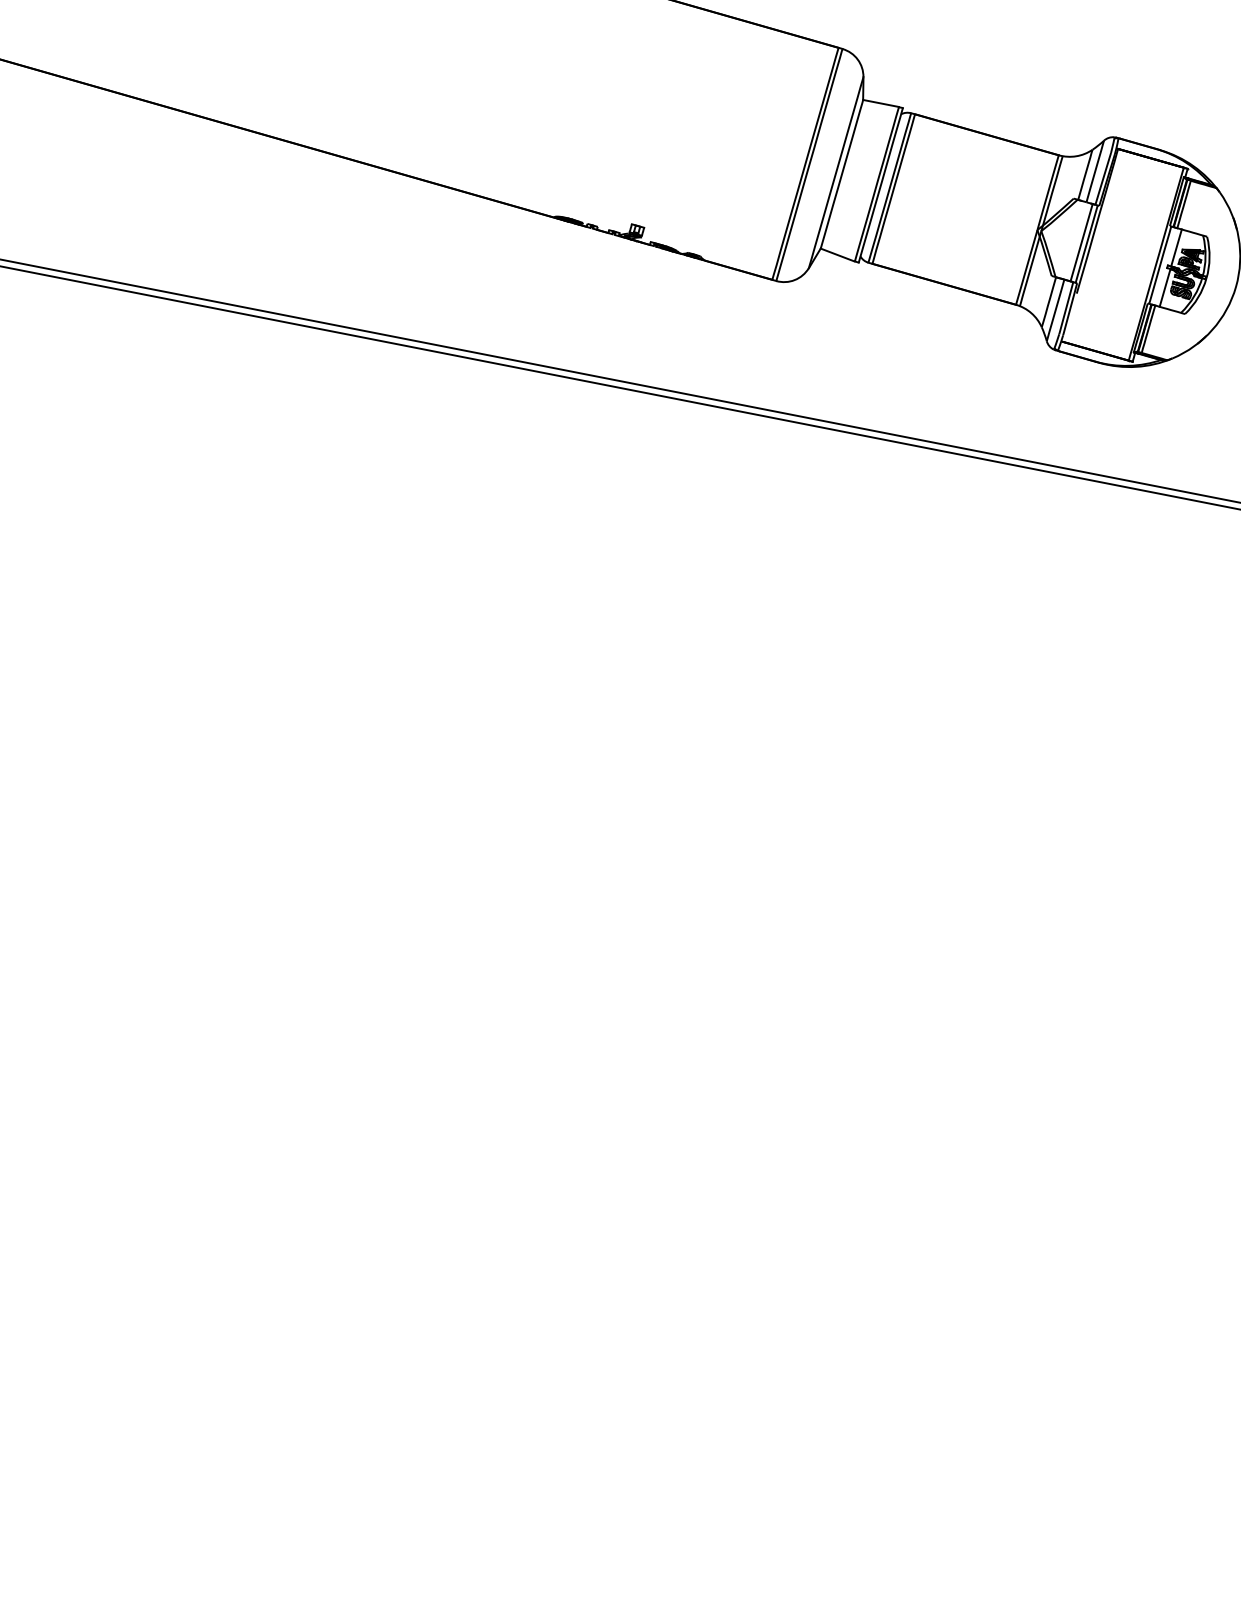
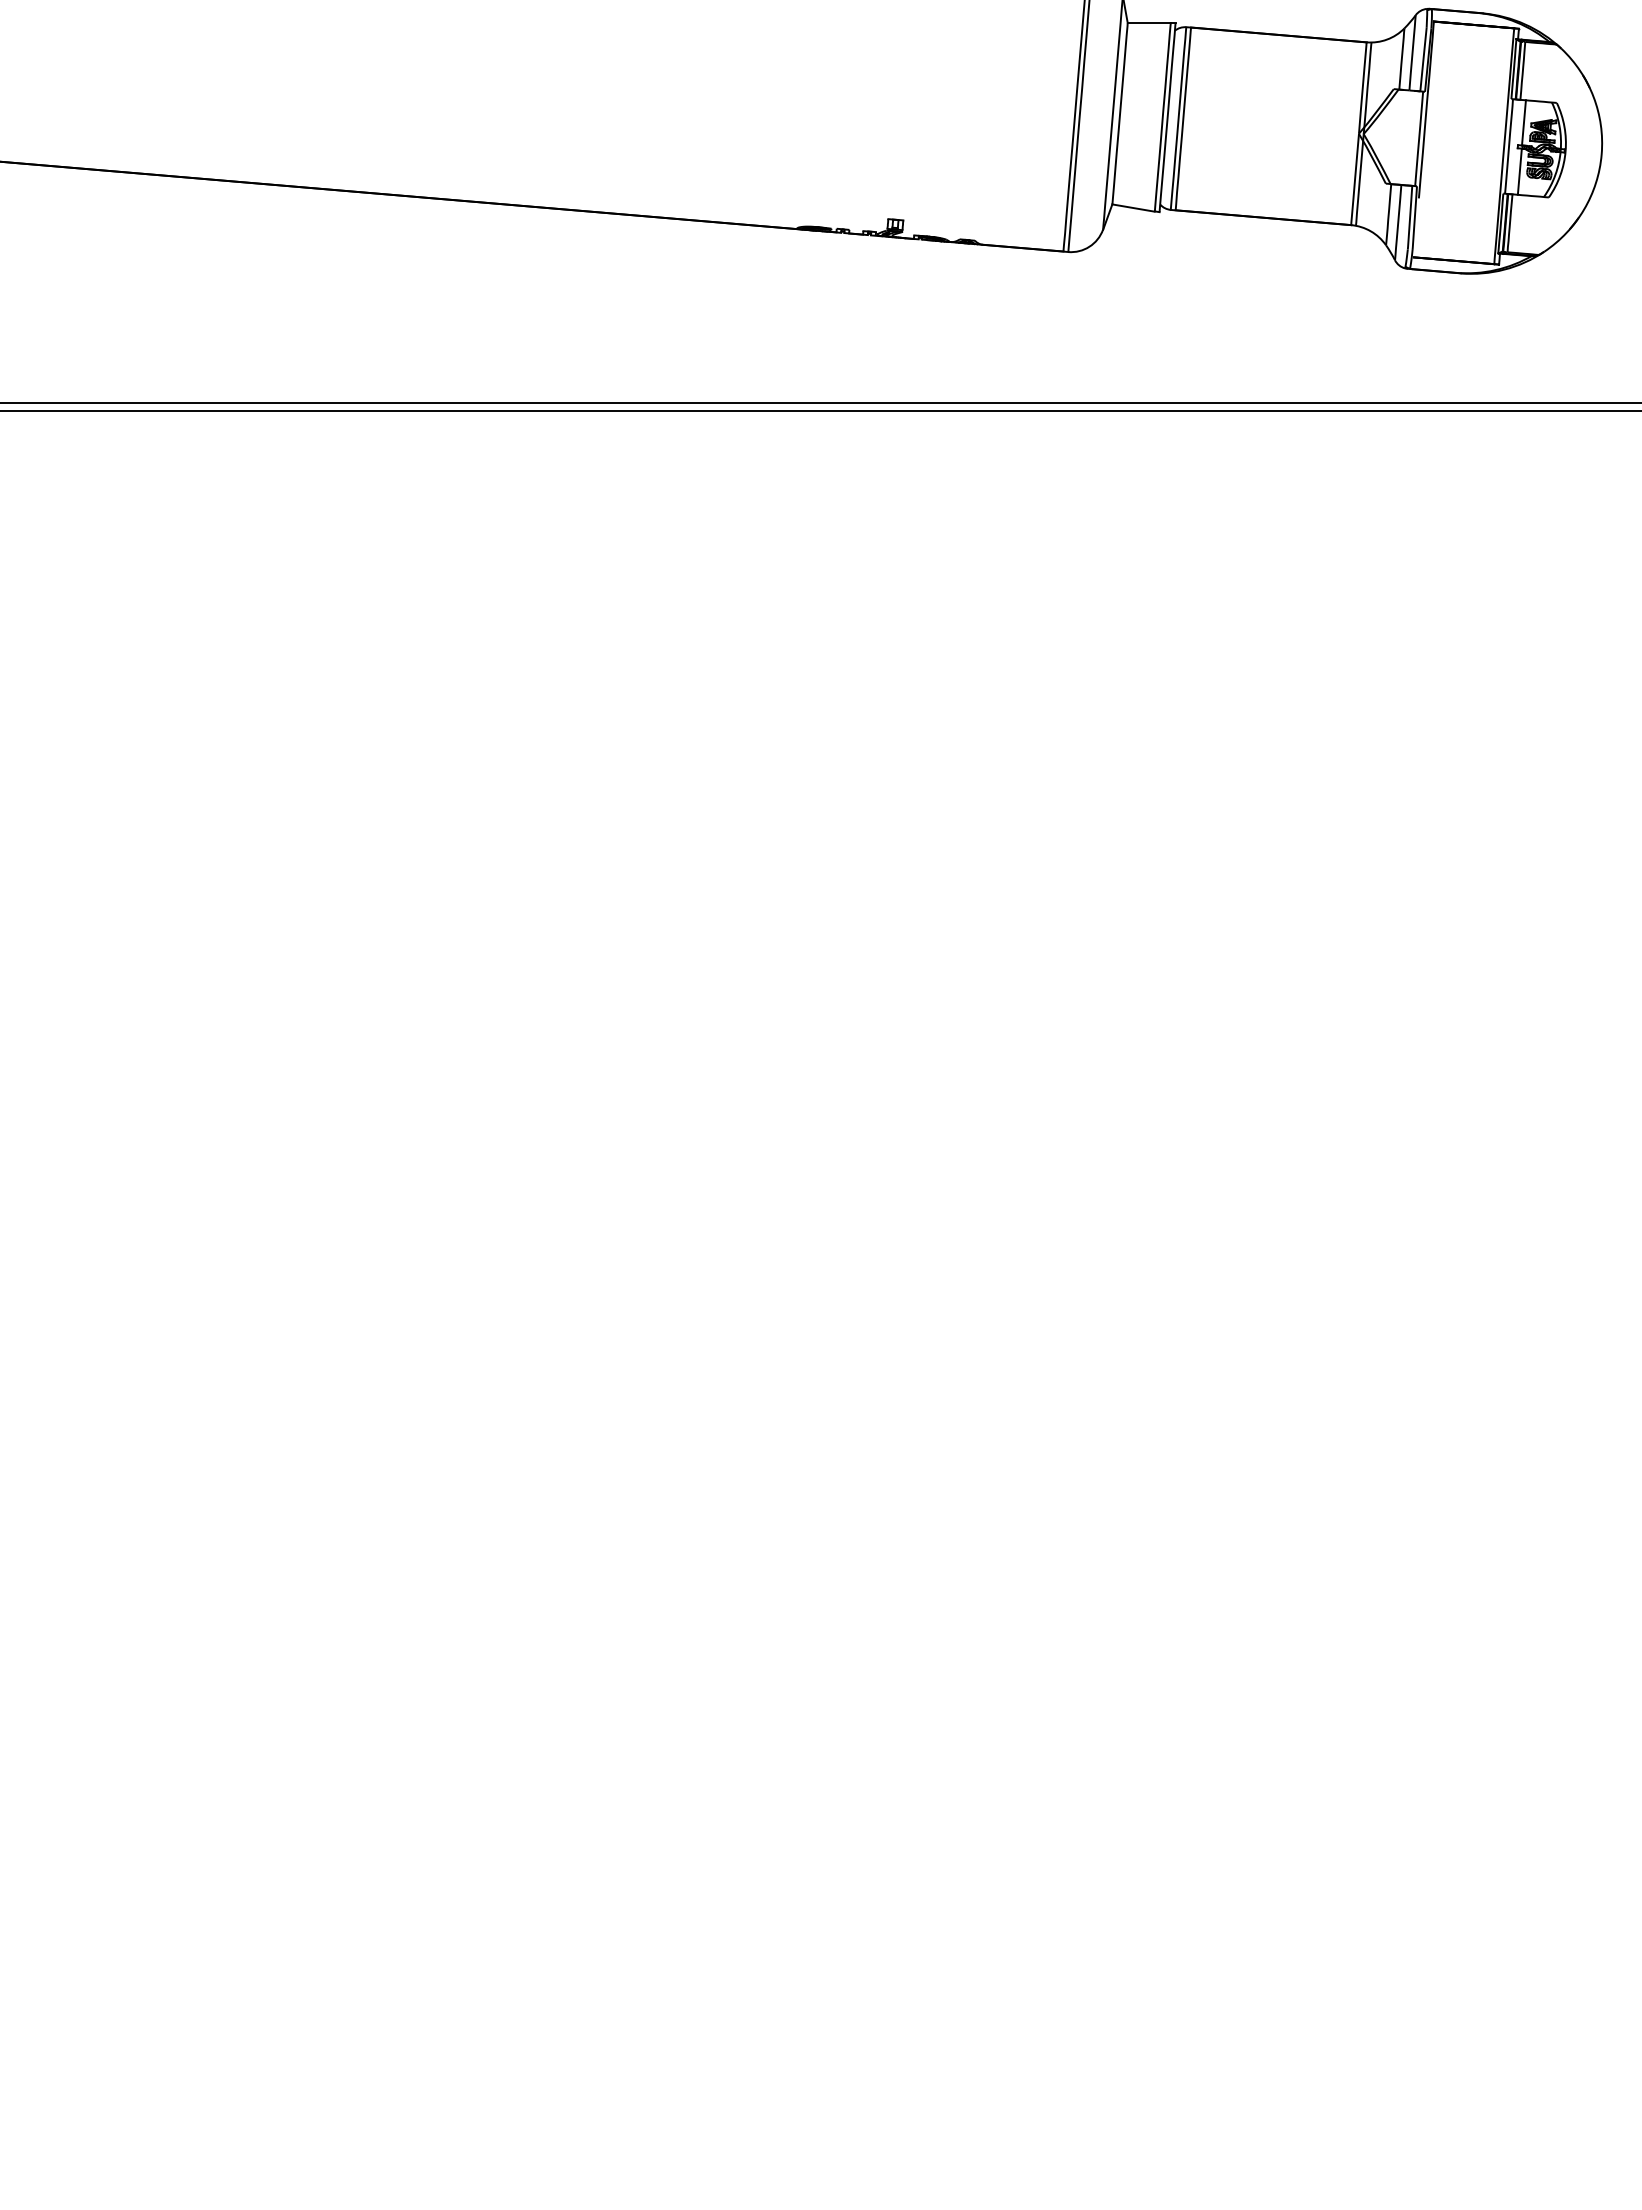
line: (1081, 242) -> (1412, 138), removed

